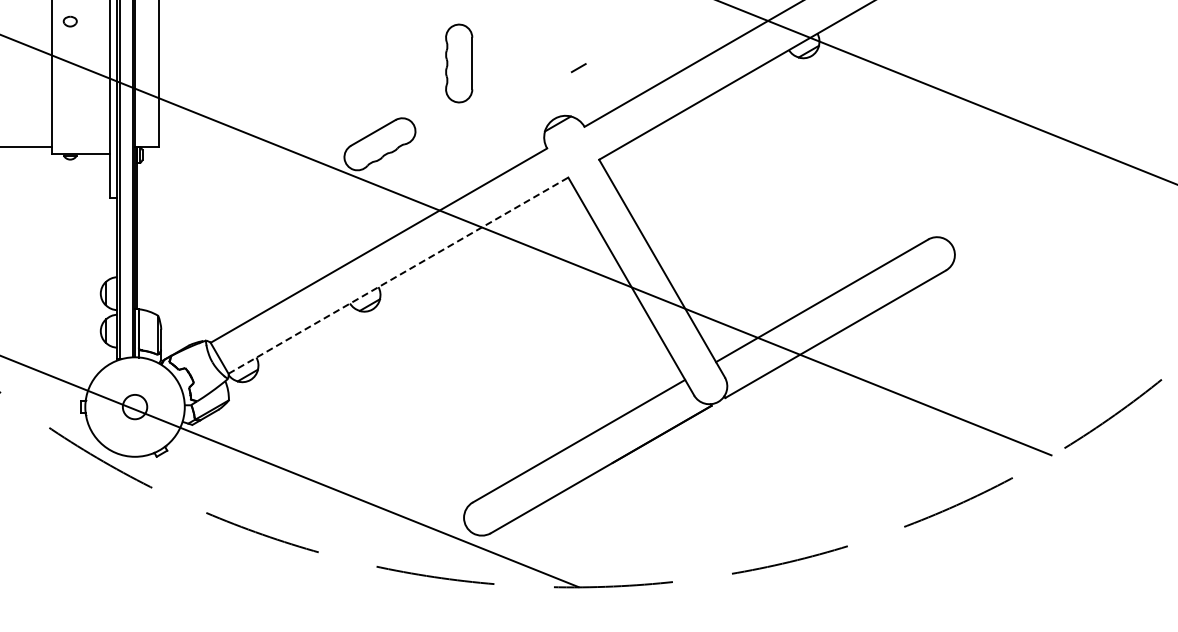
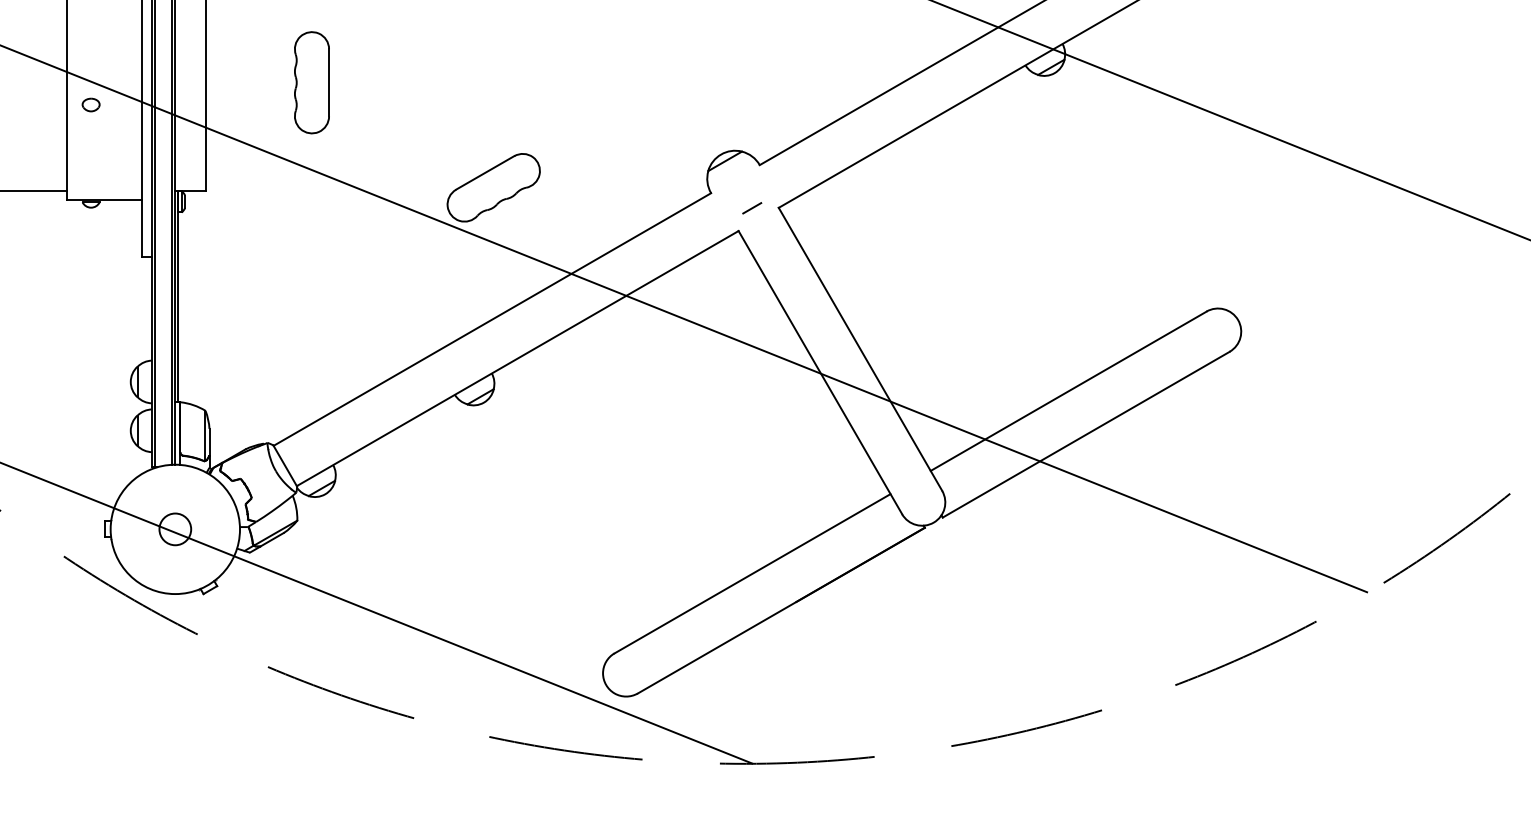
part: (69, 21) -> (90, 104), moved
part: (459, 63) -> (312, 82), moved
line: (578, 68) -> (751, 208), moved
line: (398, 275) -> (517, 358), dashed -> solid

